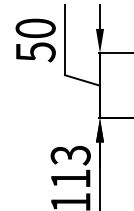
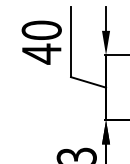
text: (35, 51) -> (41, 53), 50 -> 40

